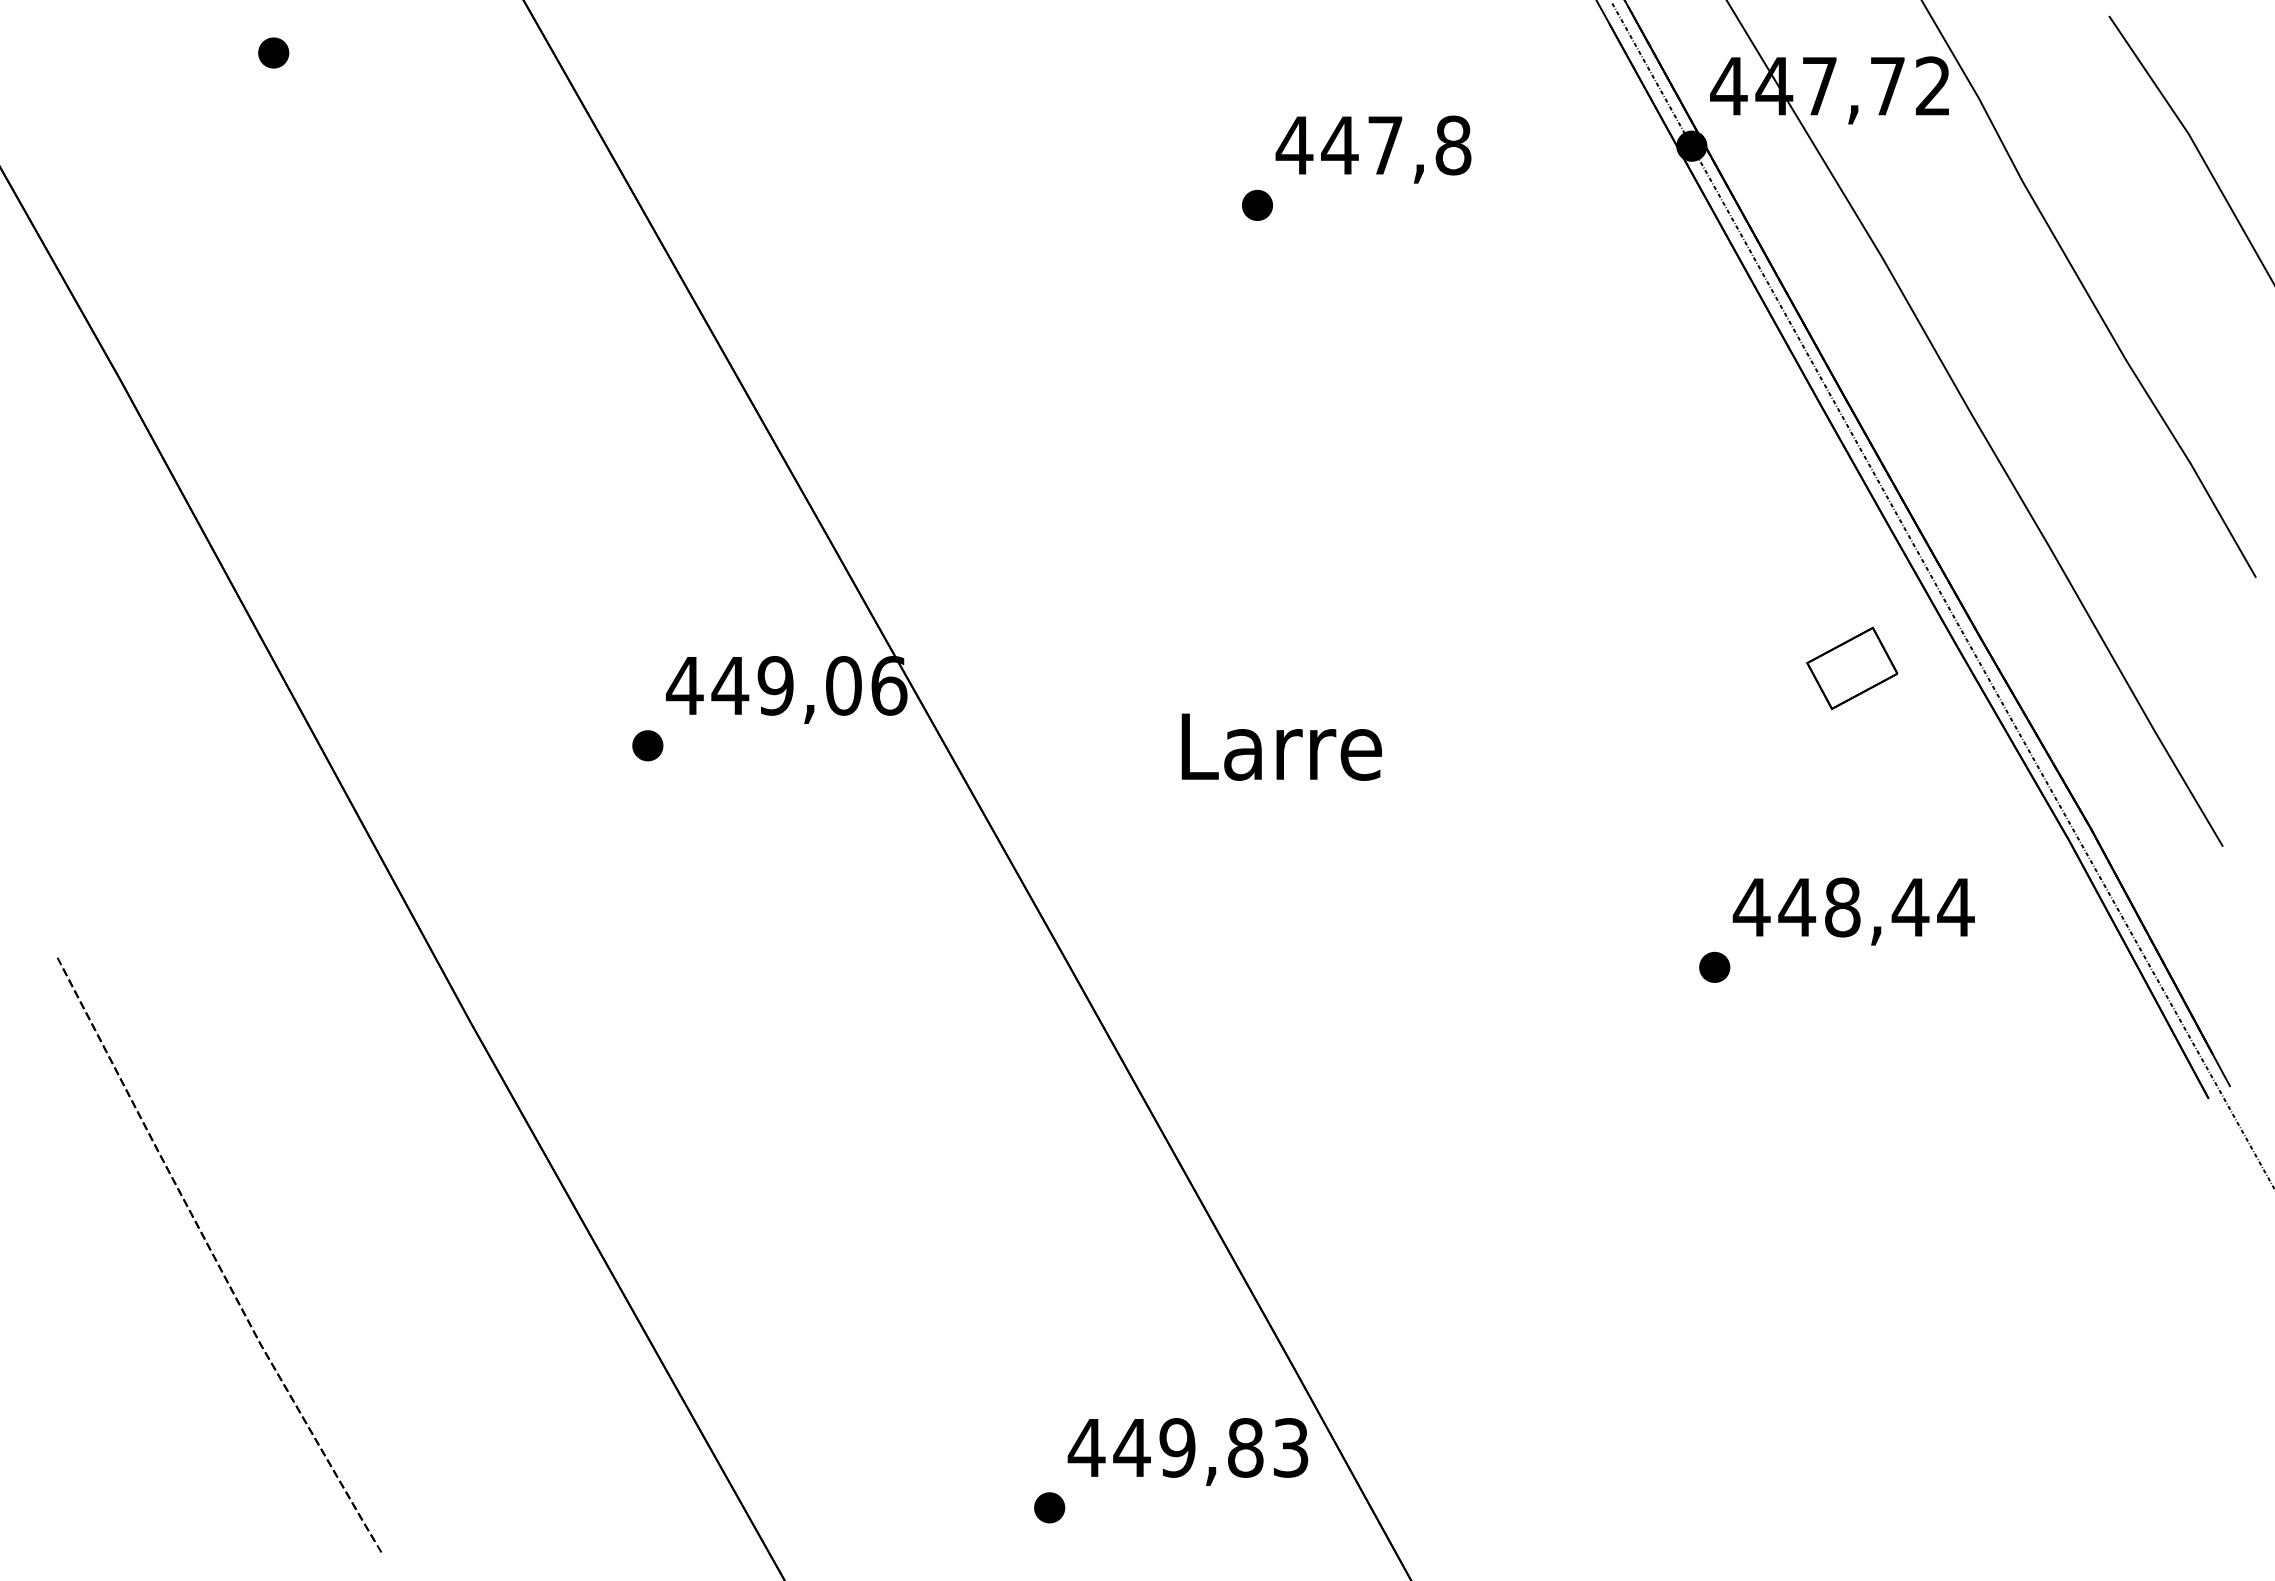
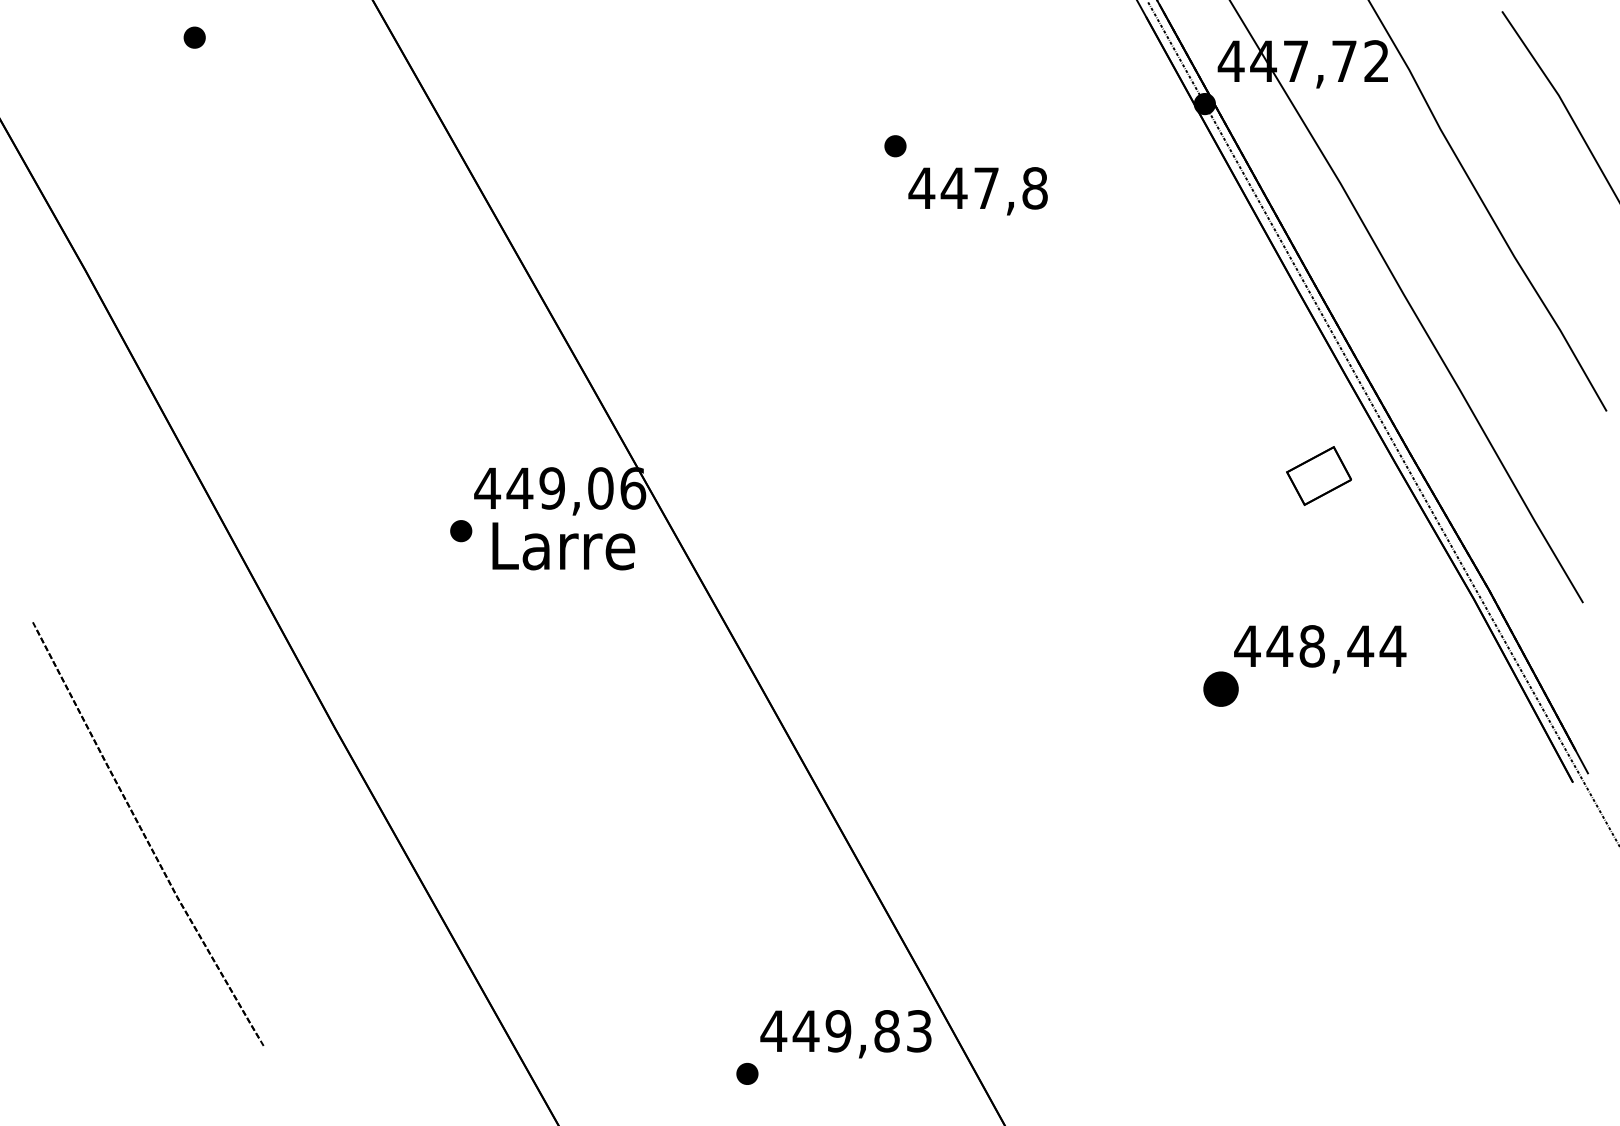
text: (1373, 149) -> (978, 191), moved
text: (1281, 746) -> (563, 545), moved
part: (1714, 966) -> (1220, 688), size x1.6
part: (219, 1254) -> (148, 833), moved

